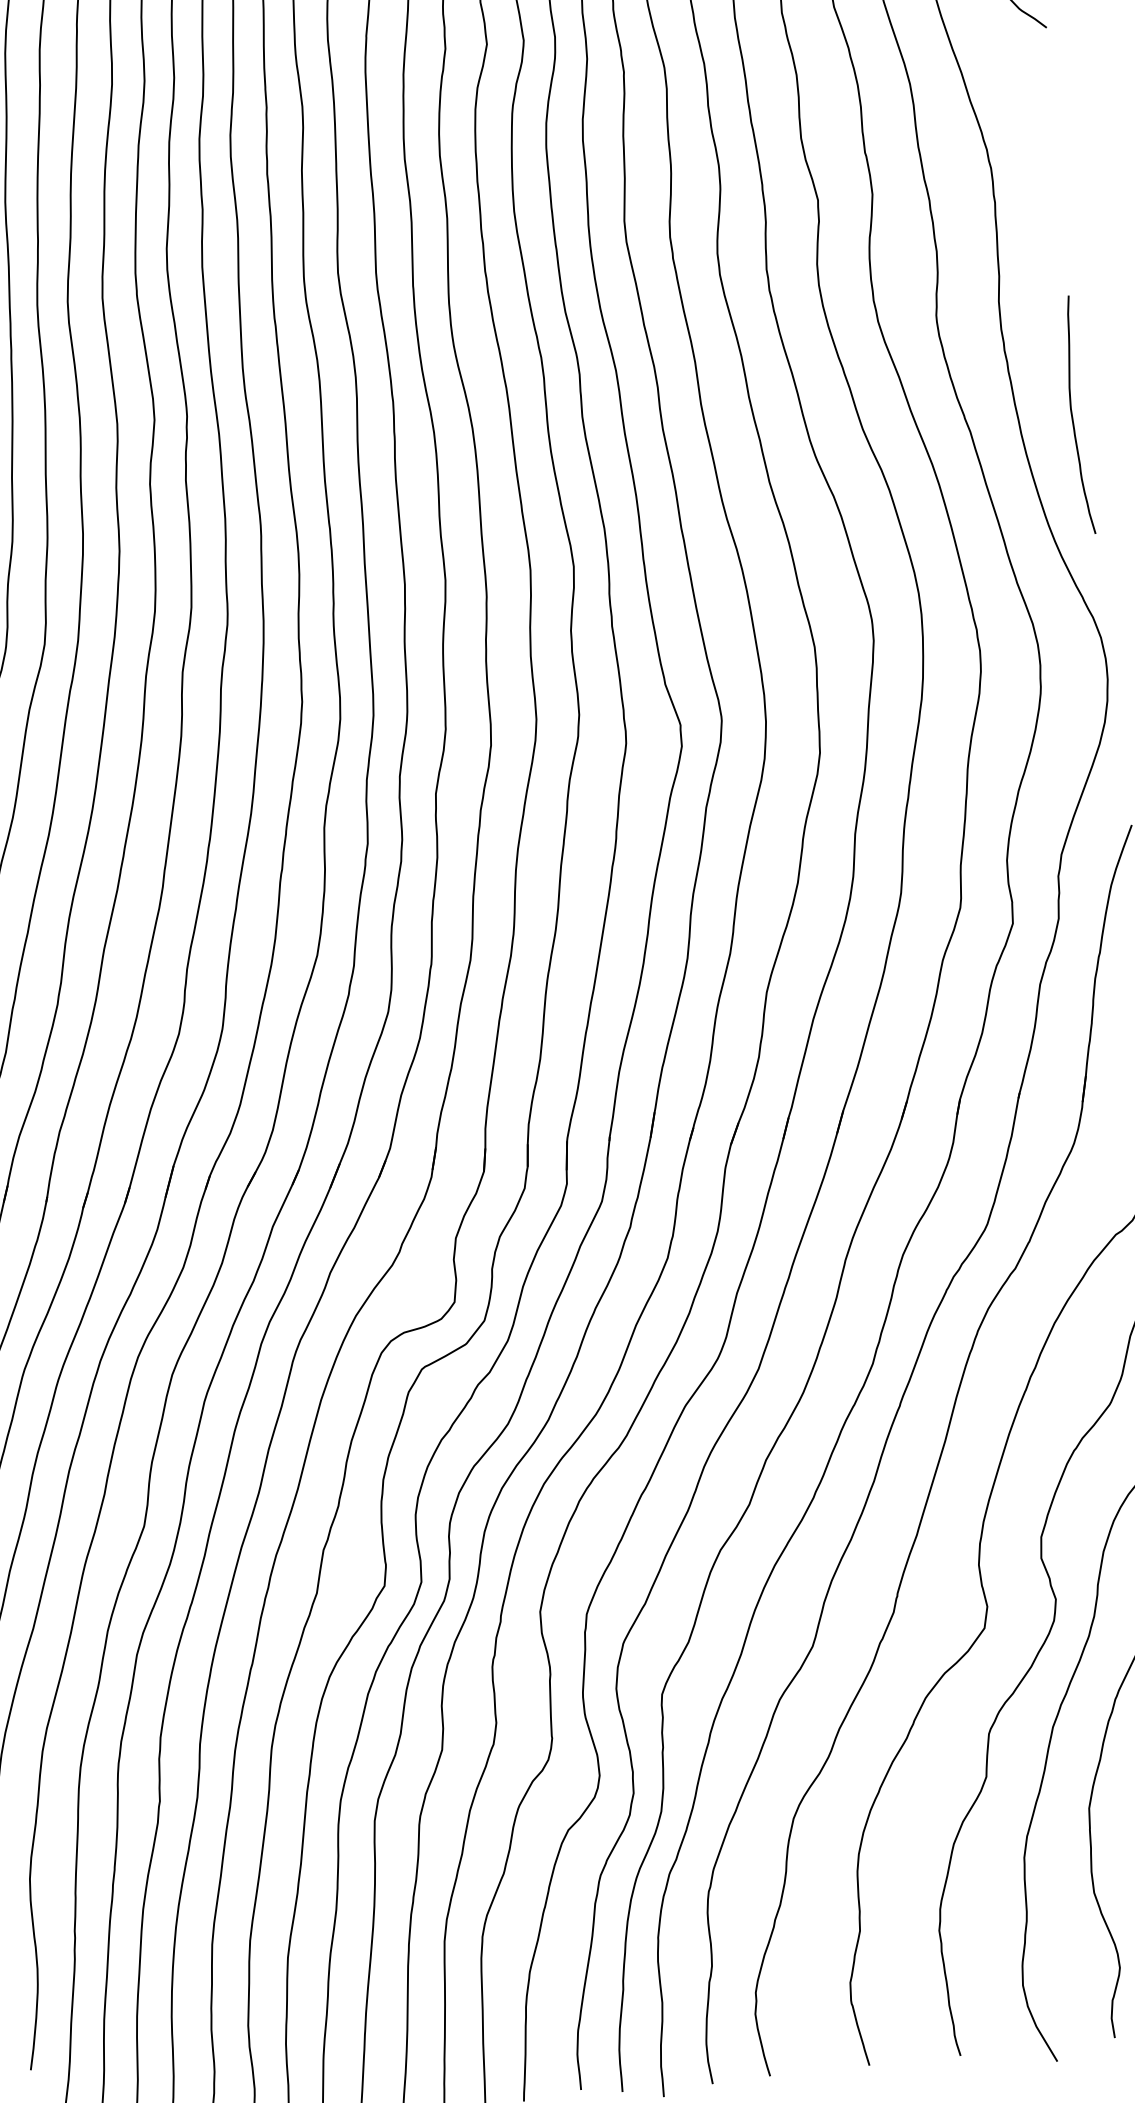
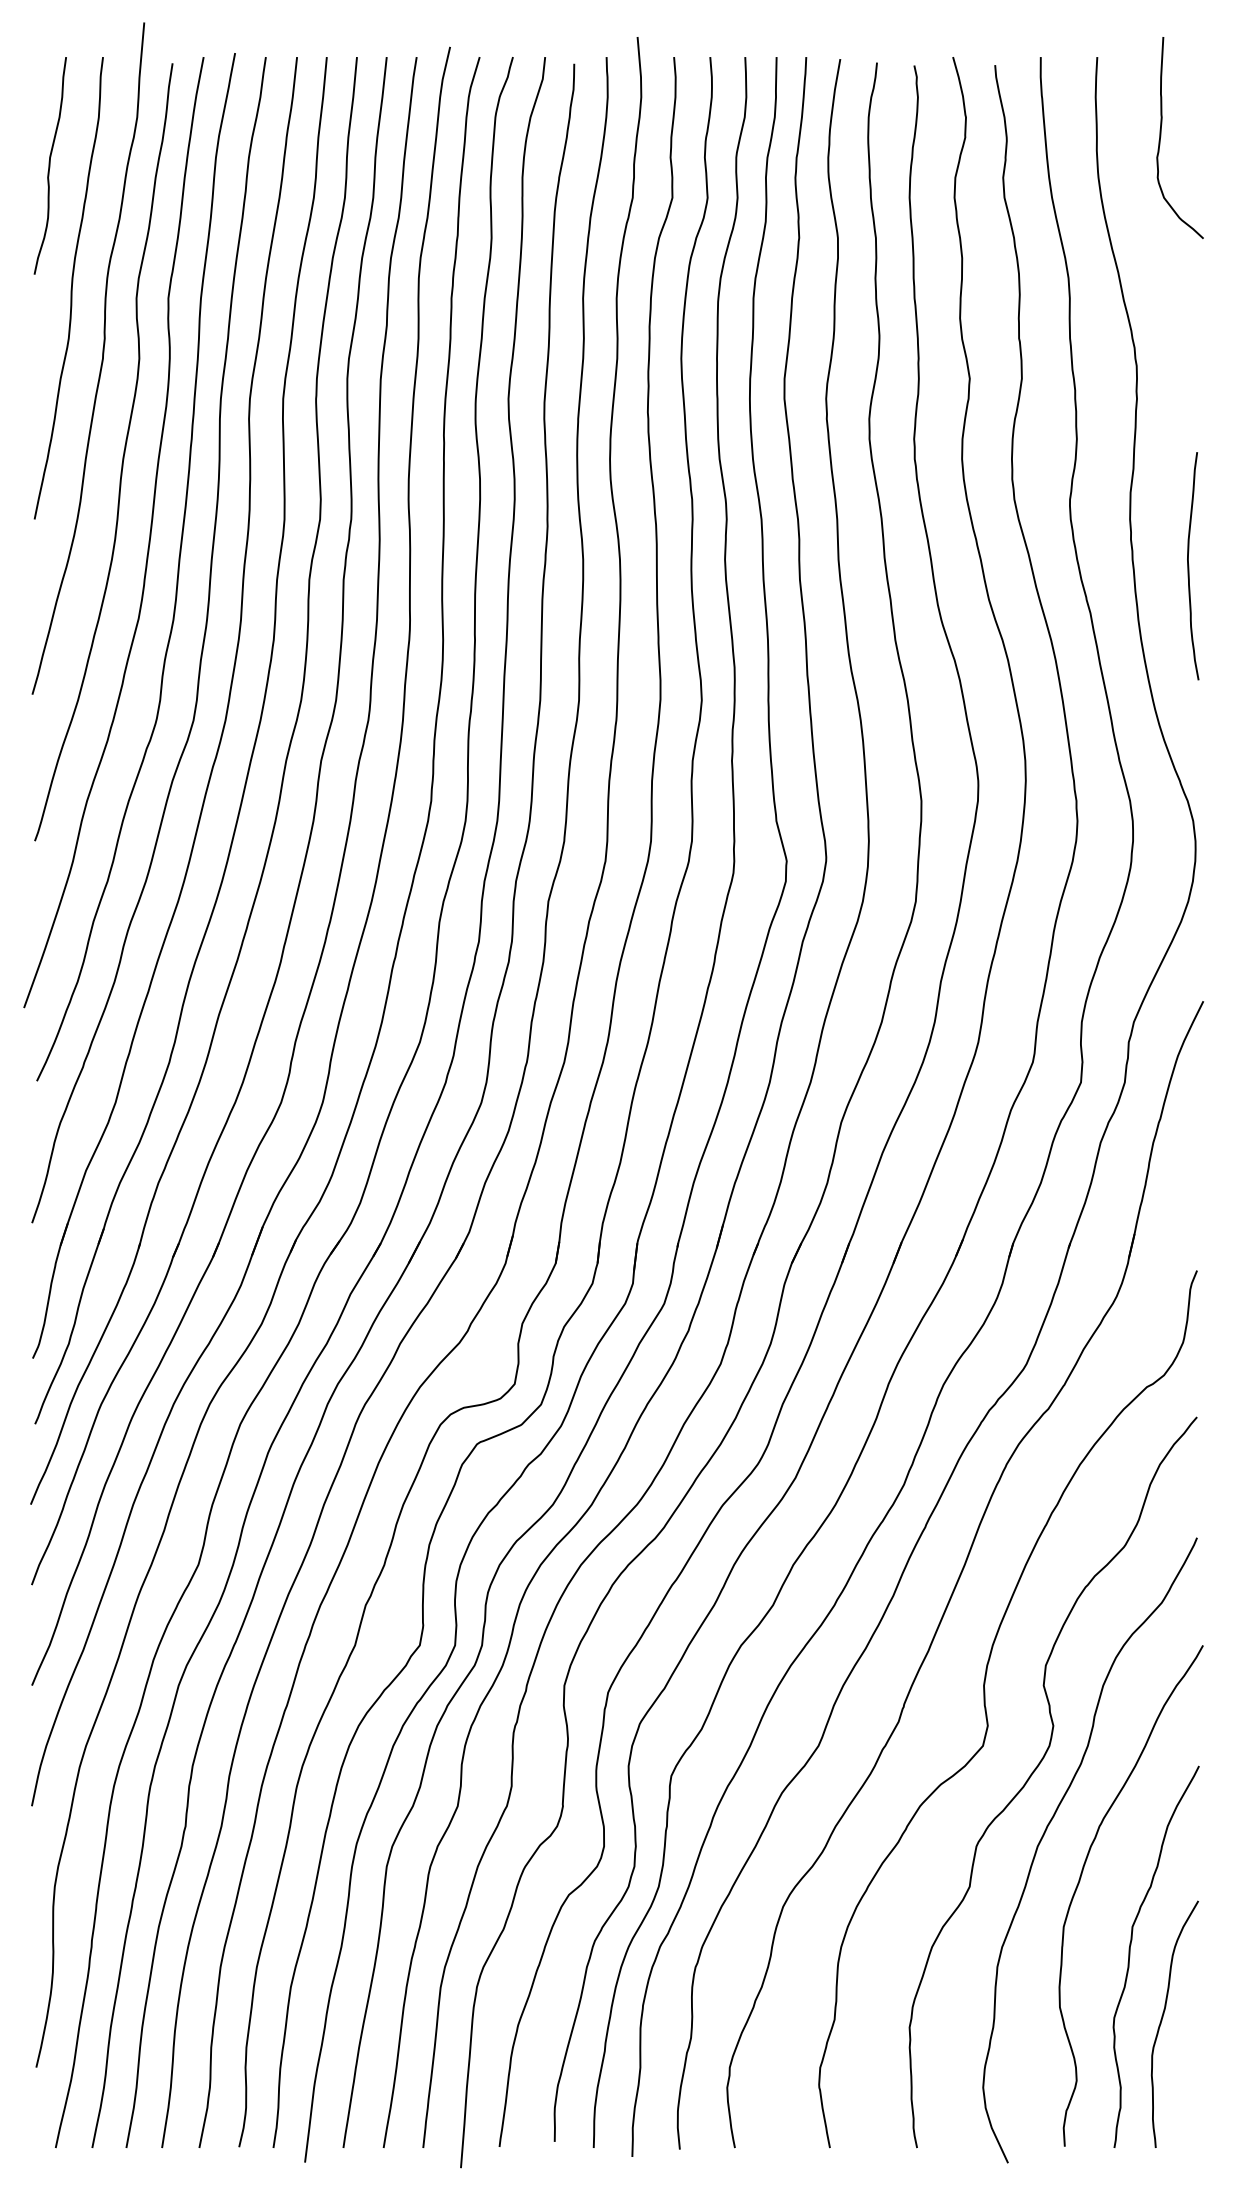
curve: (1073, 415) -> (1189, 566), moved

